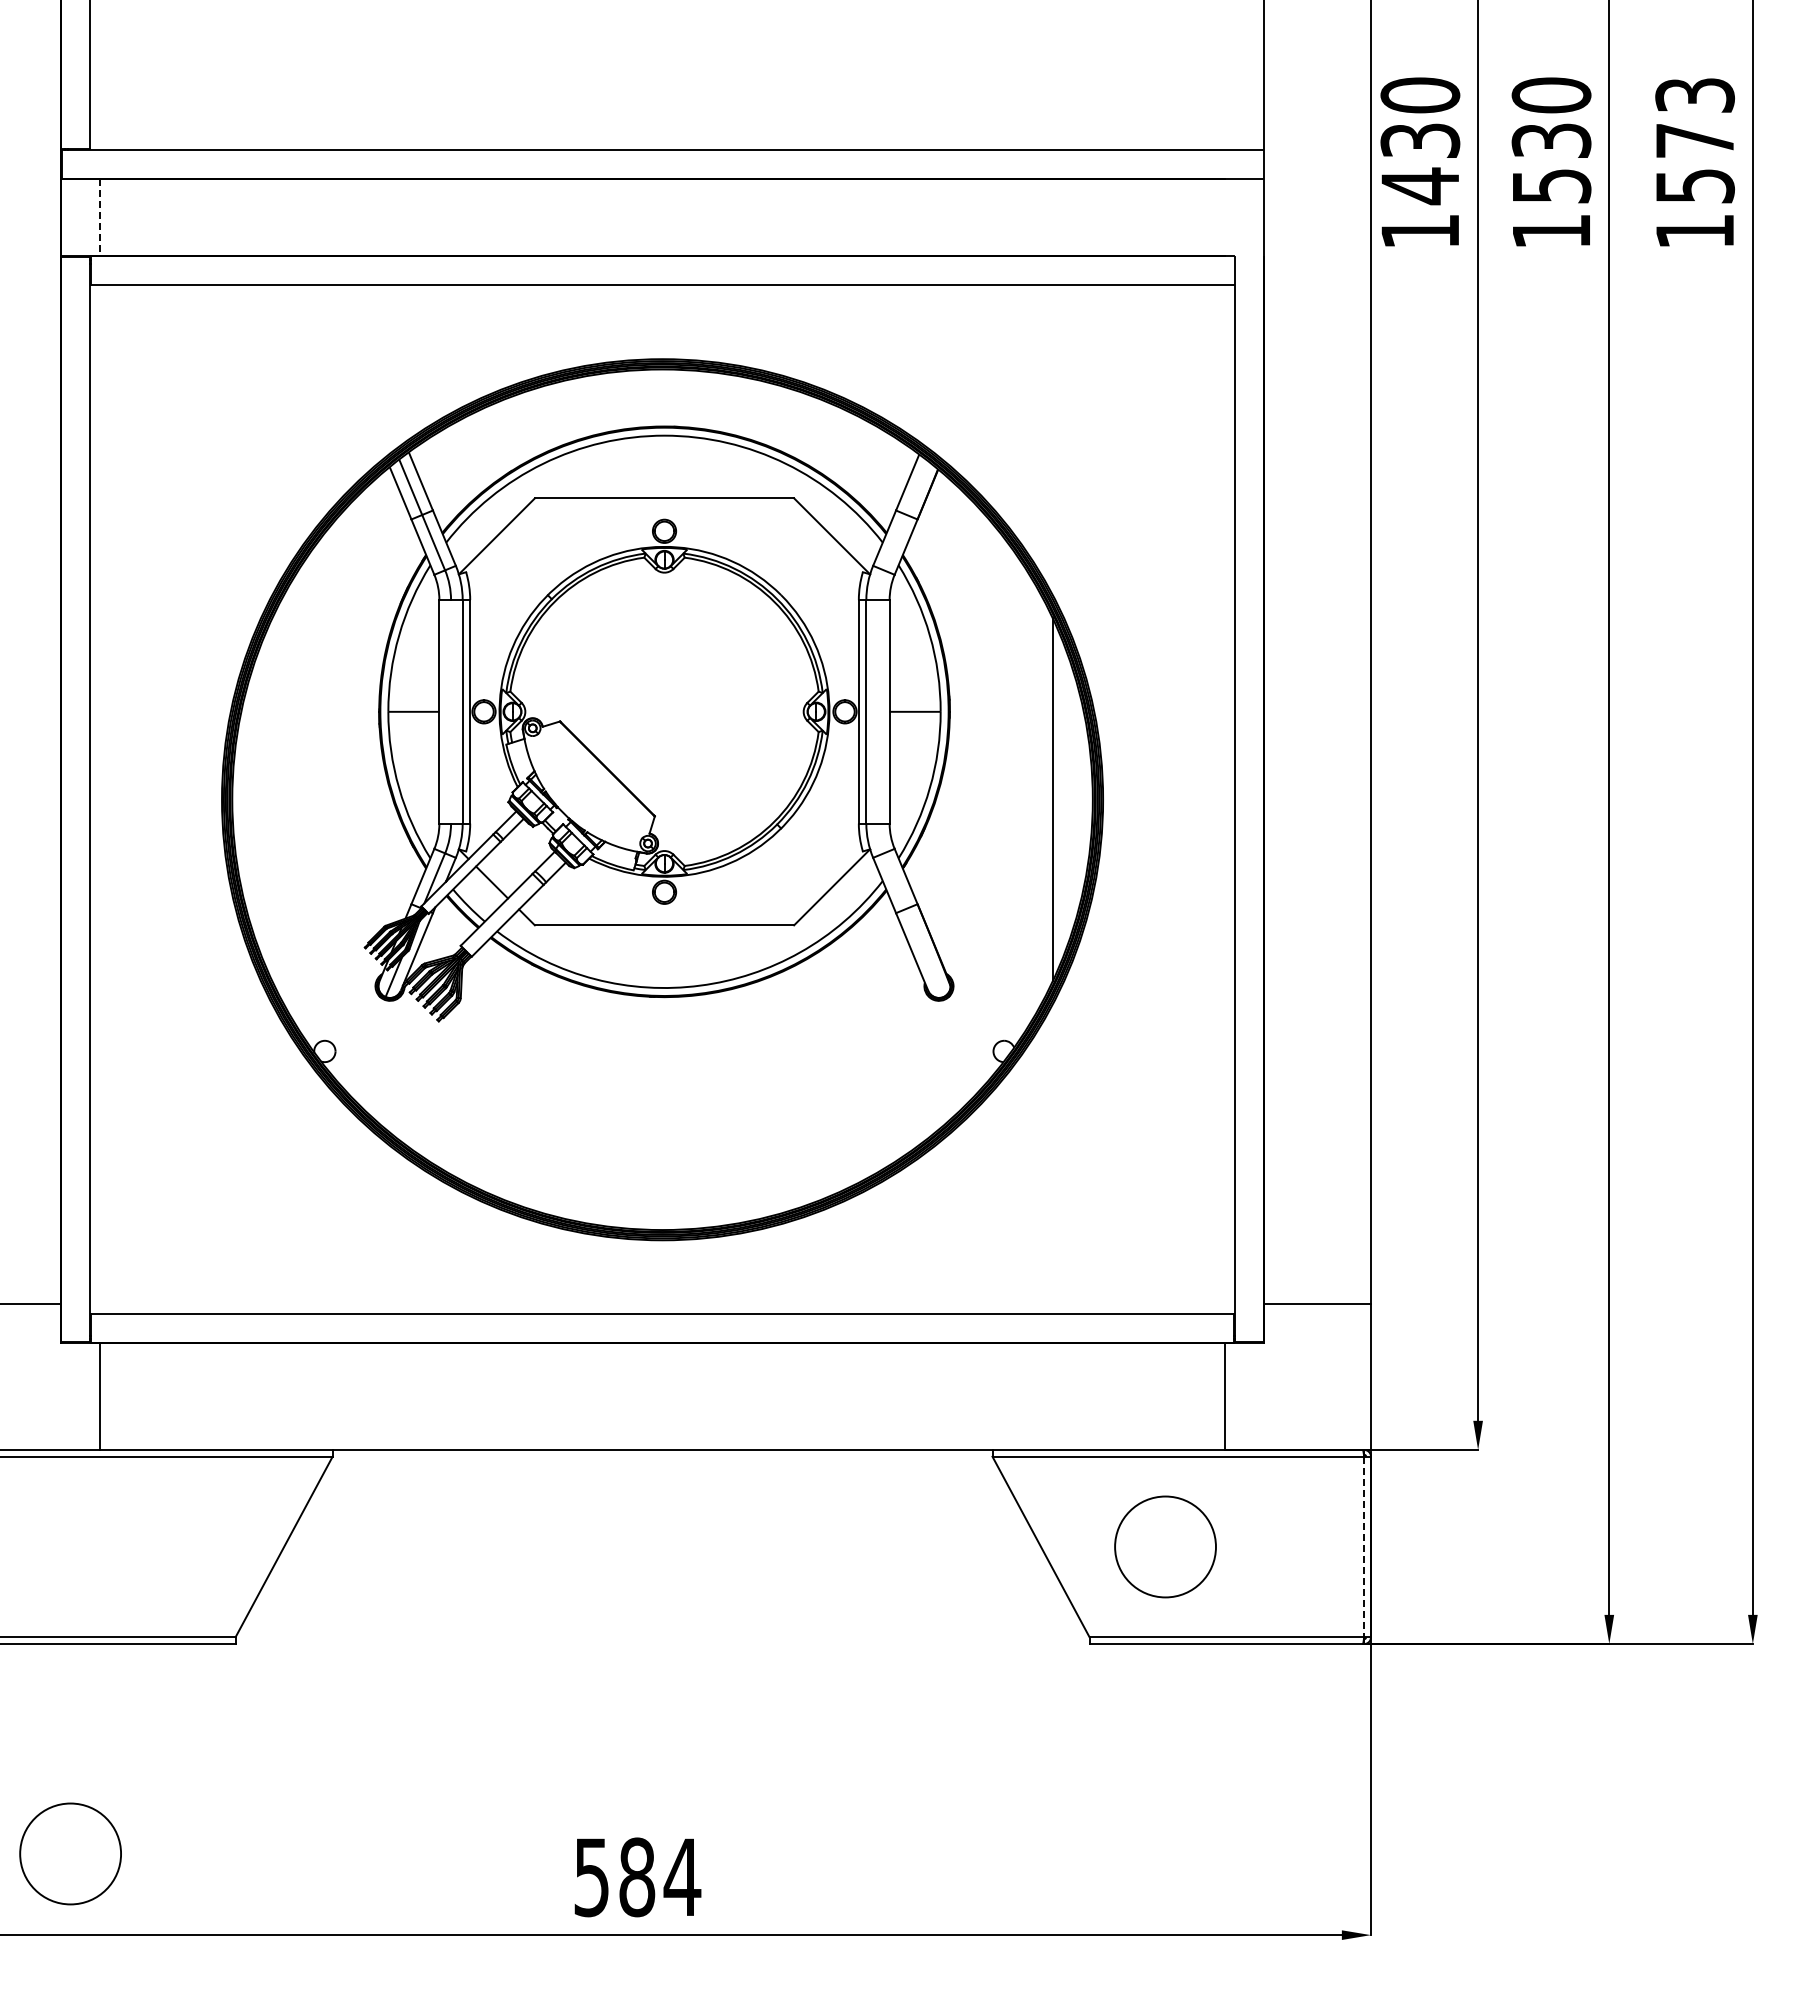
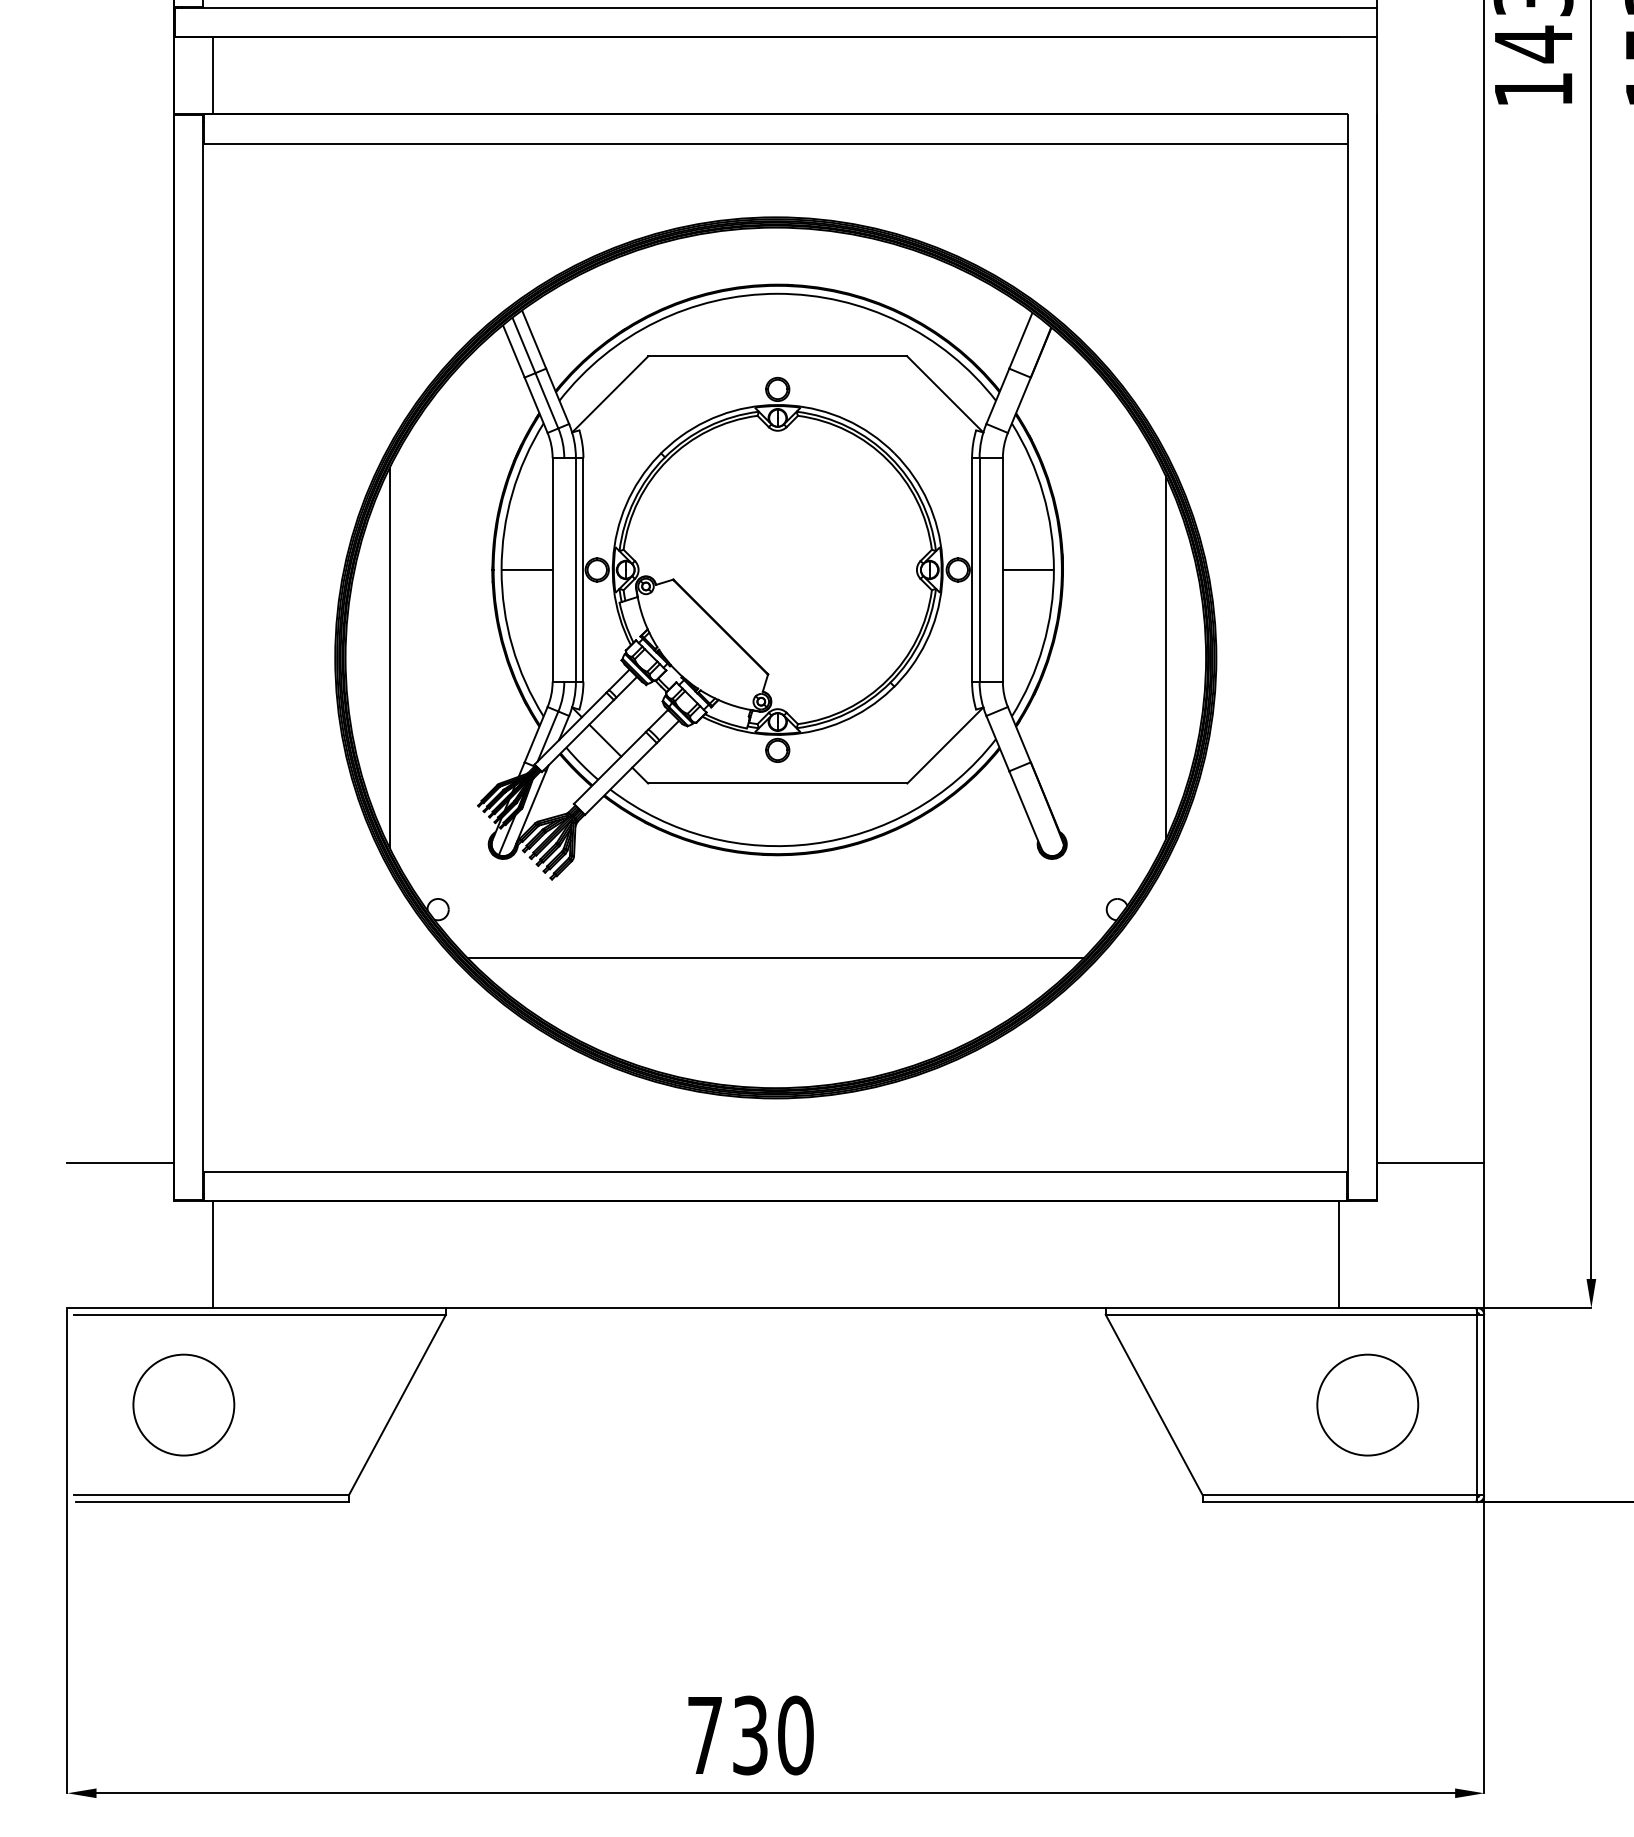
line: (99, 217) -> (212, 75), dashed -> solid
line: (276, 799) -> (389, 657), added
line: (662, 1100) -> (775, 958), added
circle: (1165, 1546) -> (1367, 1404), moved
line: (1364, 1547) -> (1477, 1405), dashed -> solid
circle: (70, 1853) -> (183, 1404), moved
text: (637, 1877) -> (750, 1735), 584 -> 730

